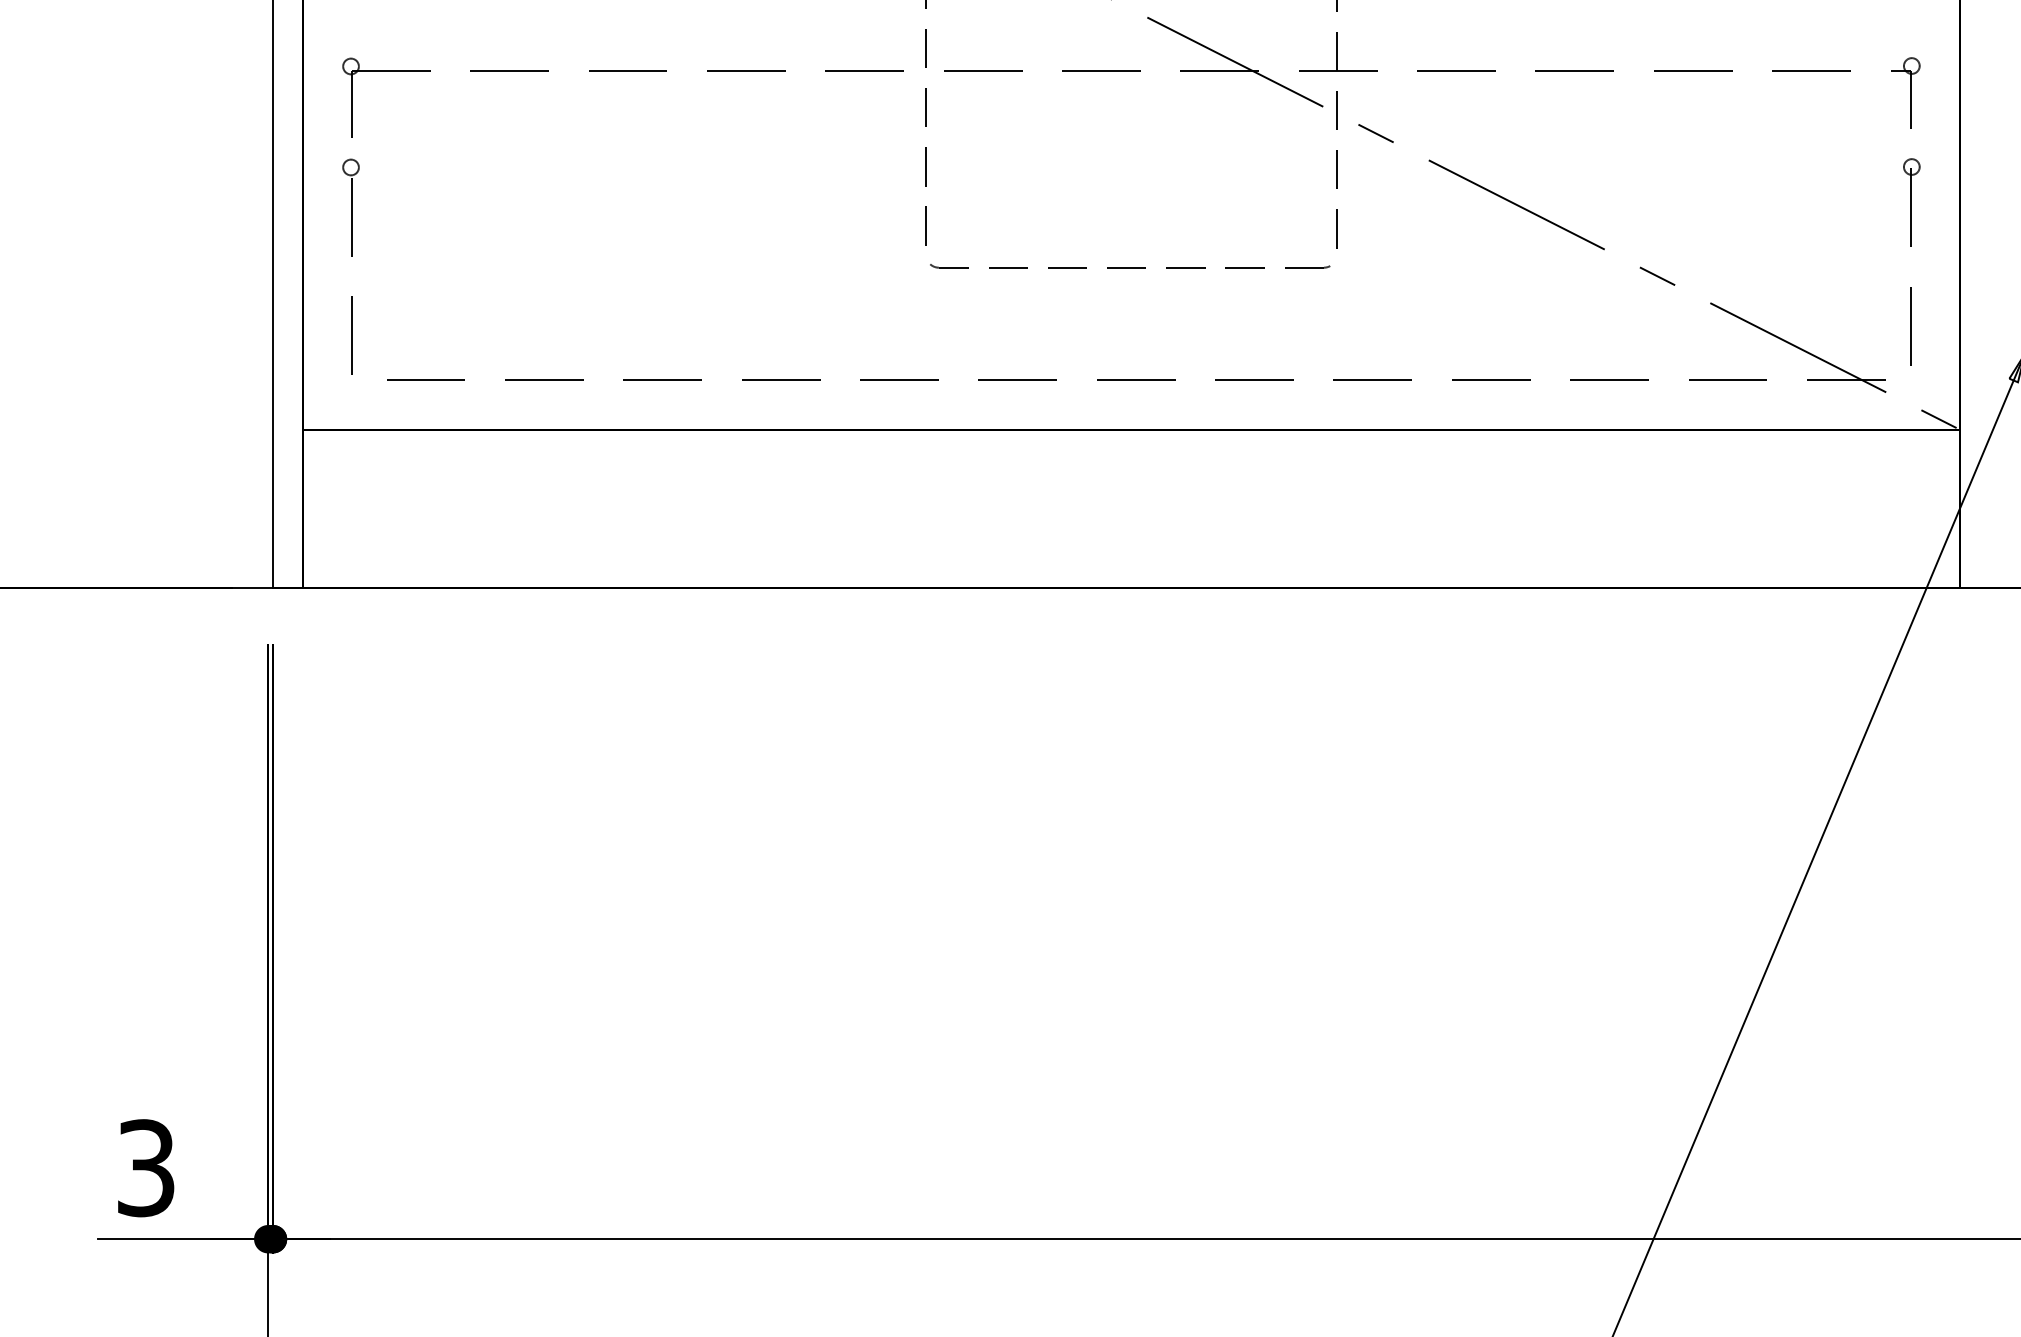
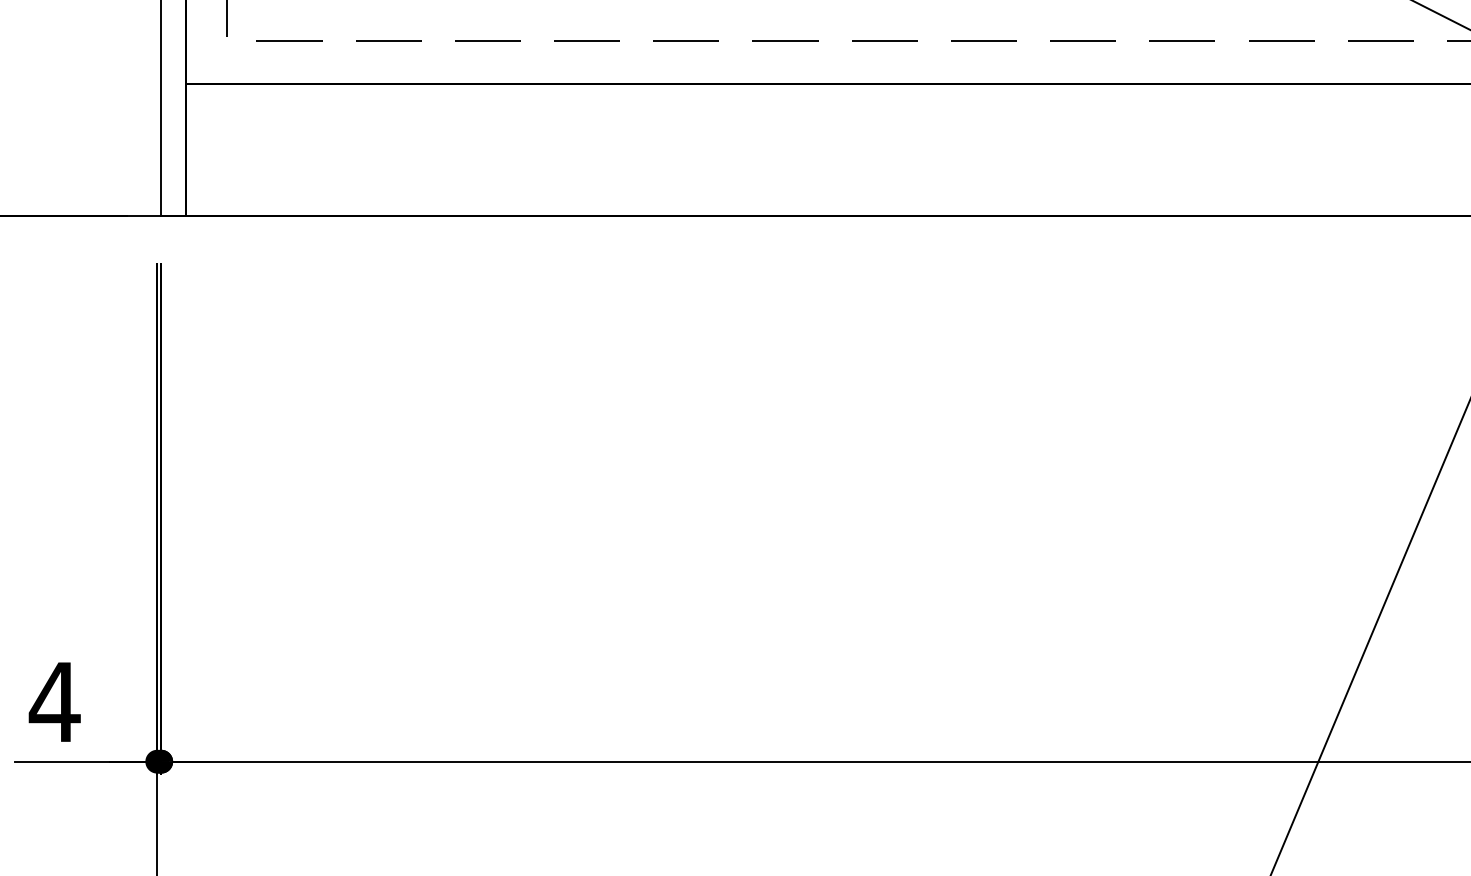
text: (145, 1168) -> (54, 702), 3 -> 4

